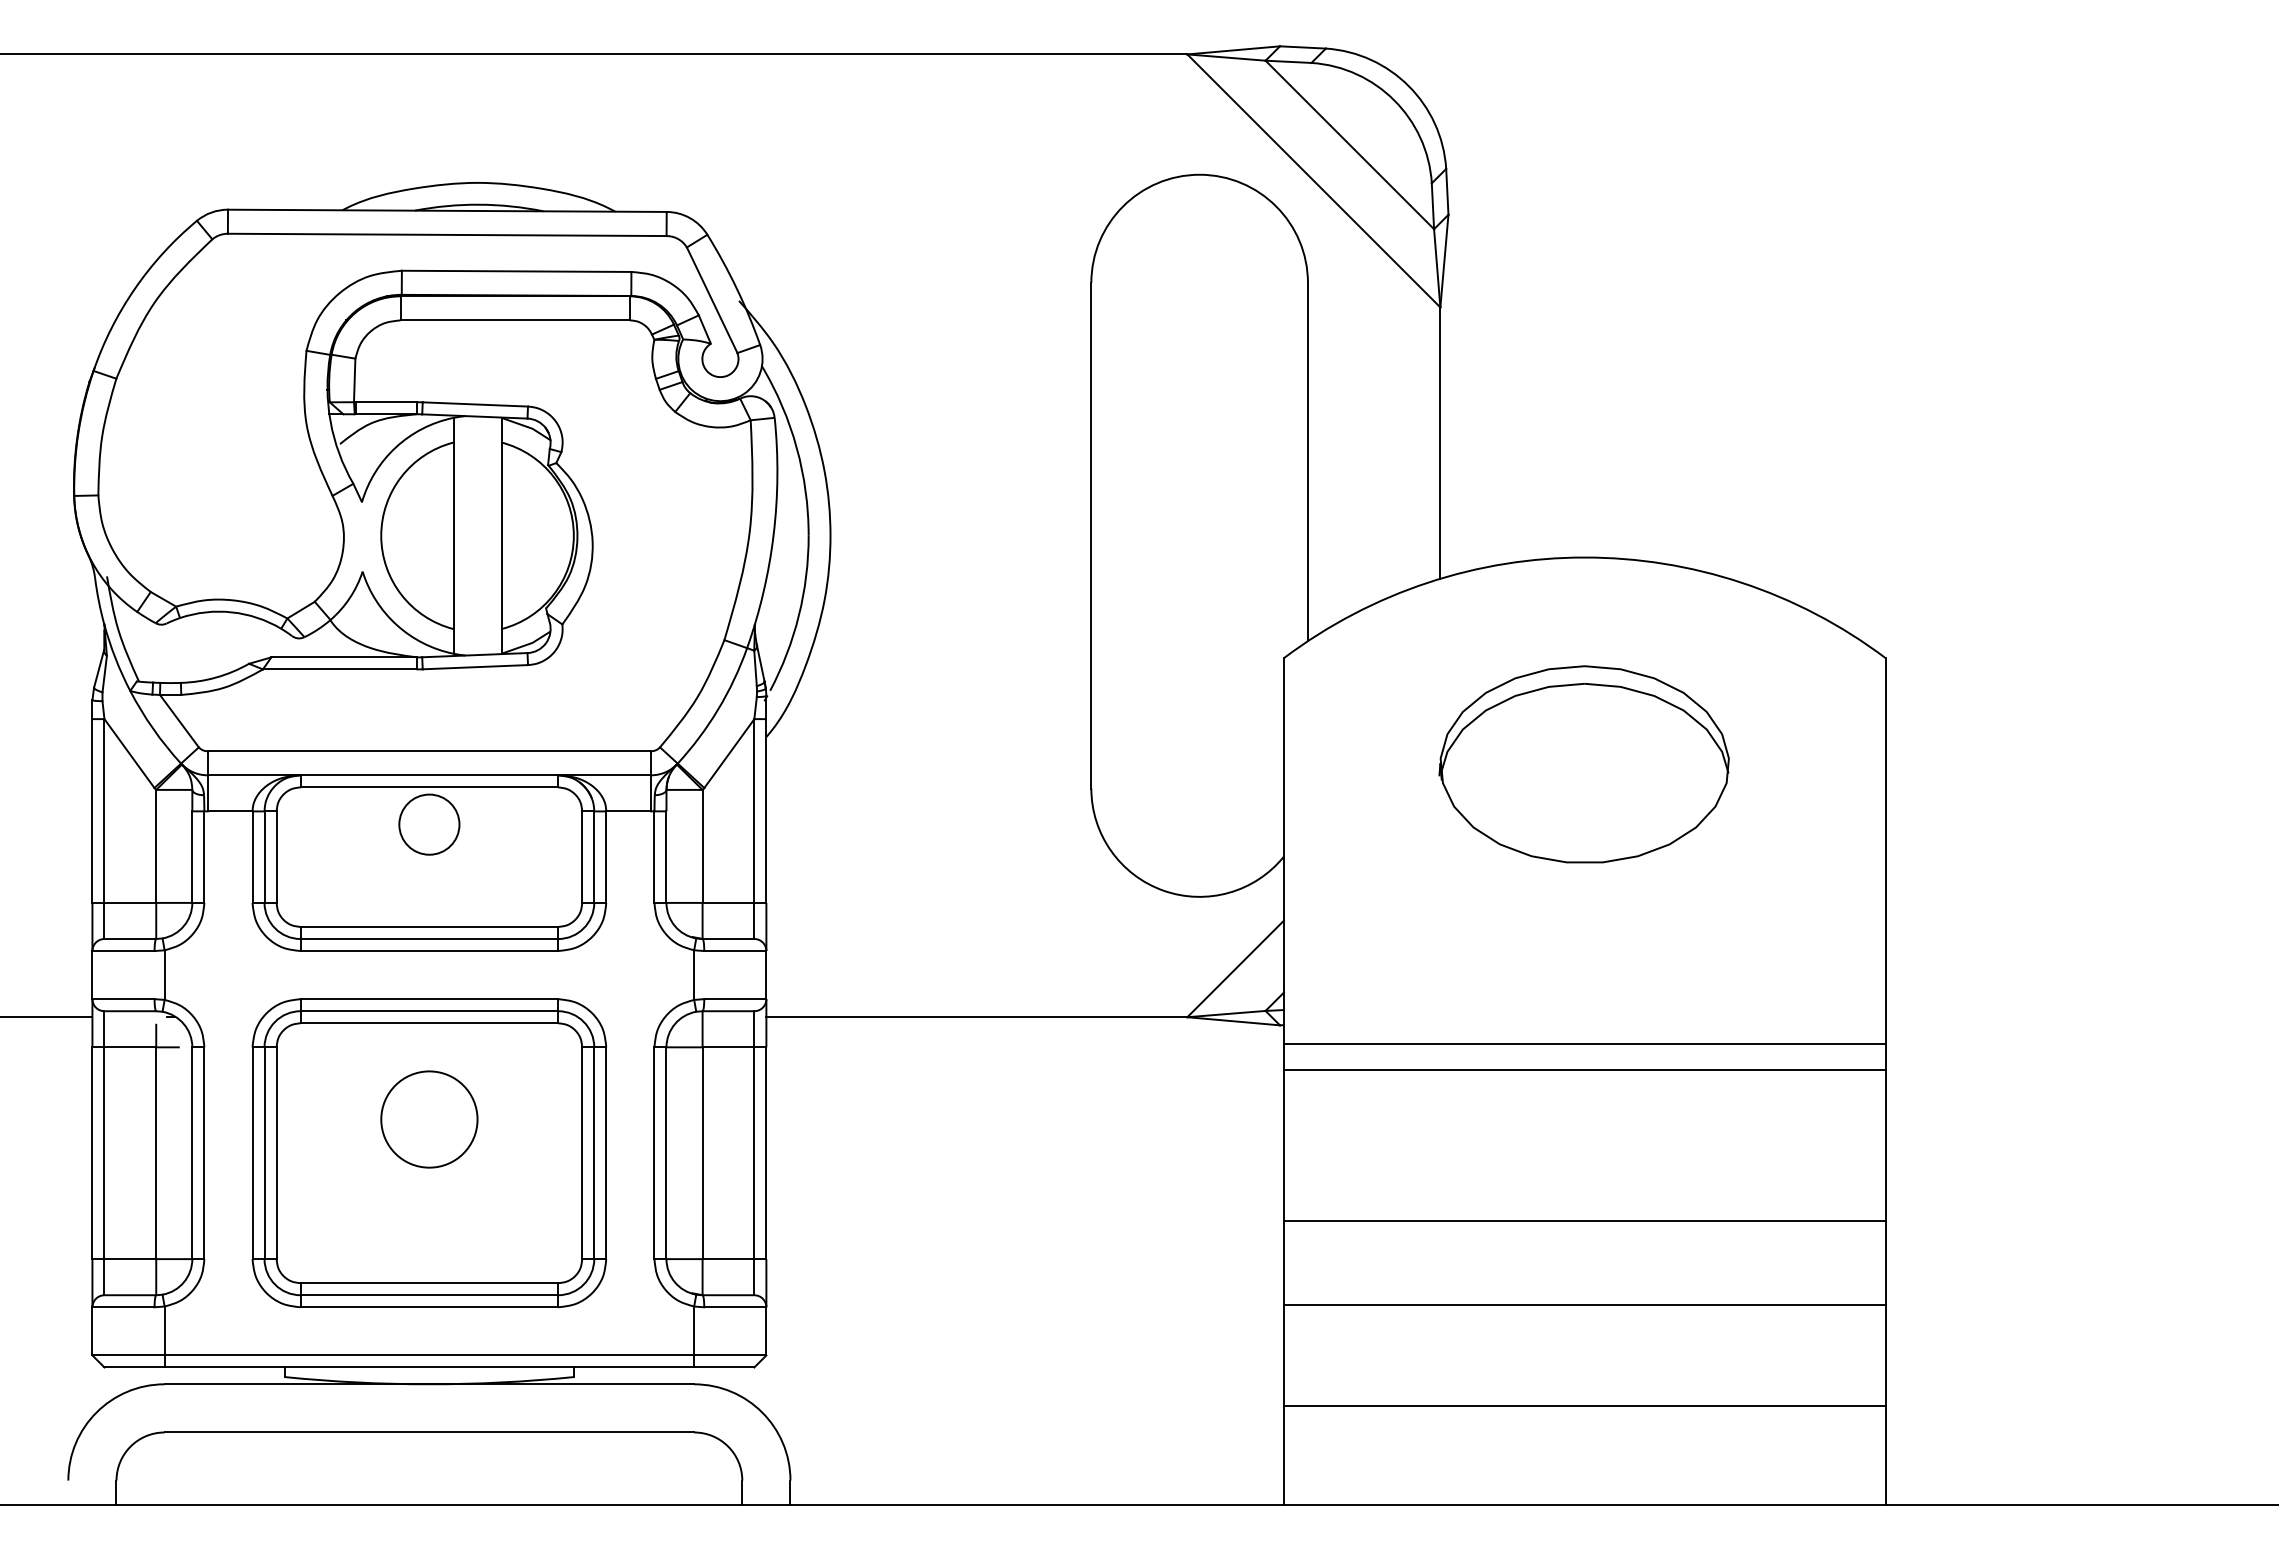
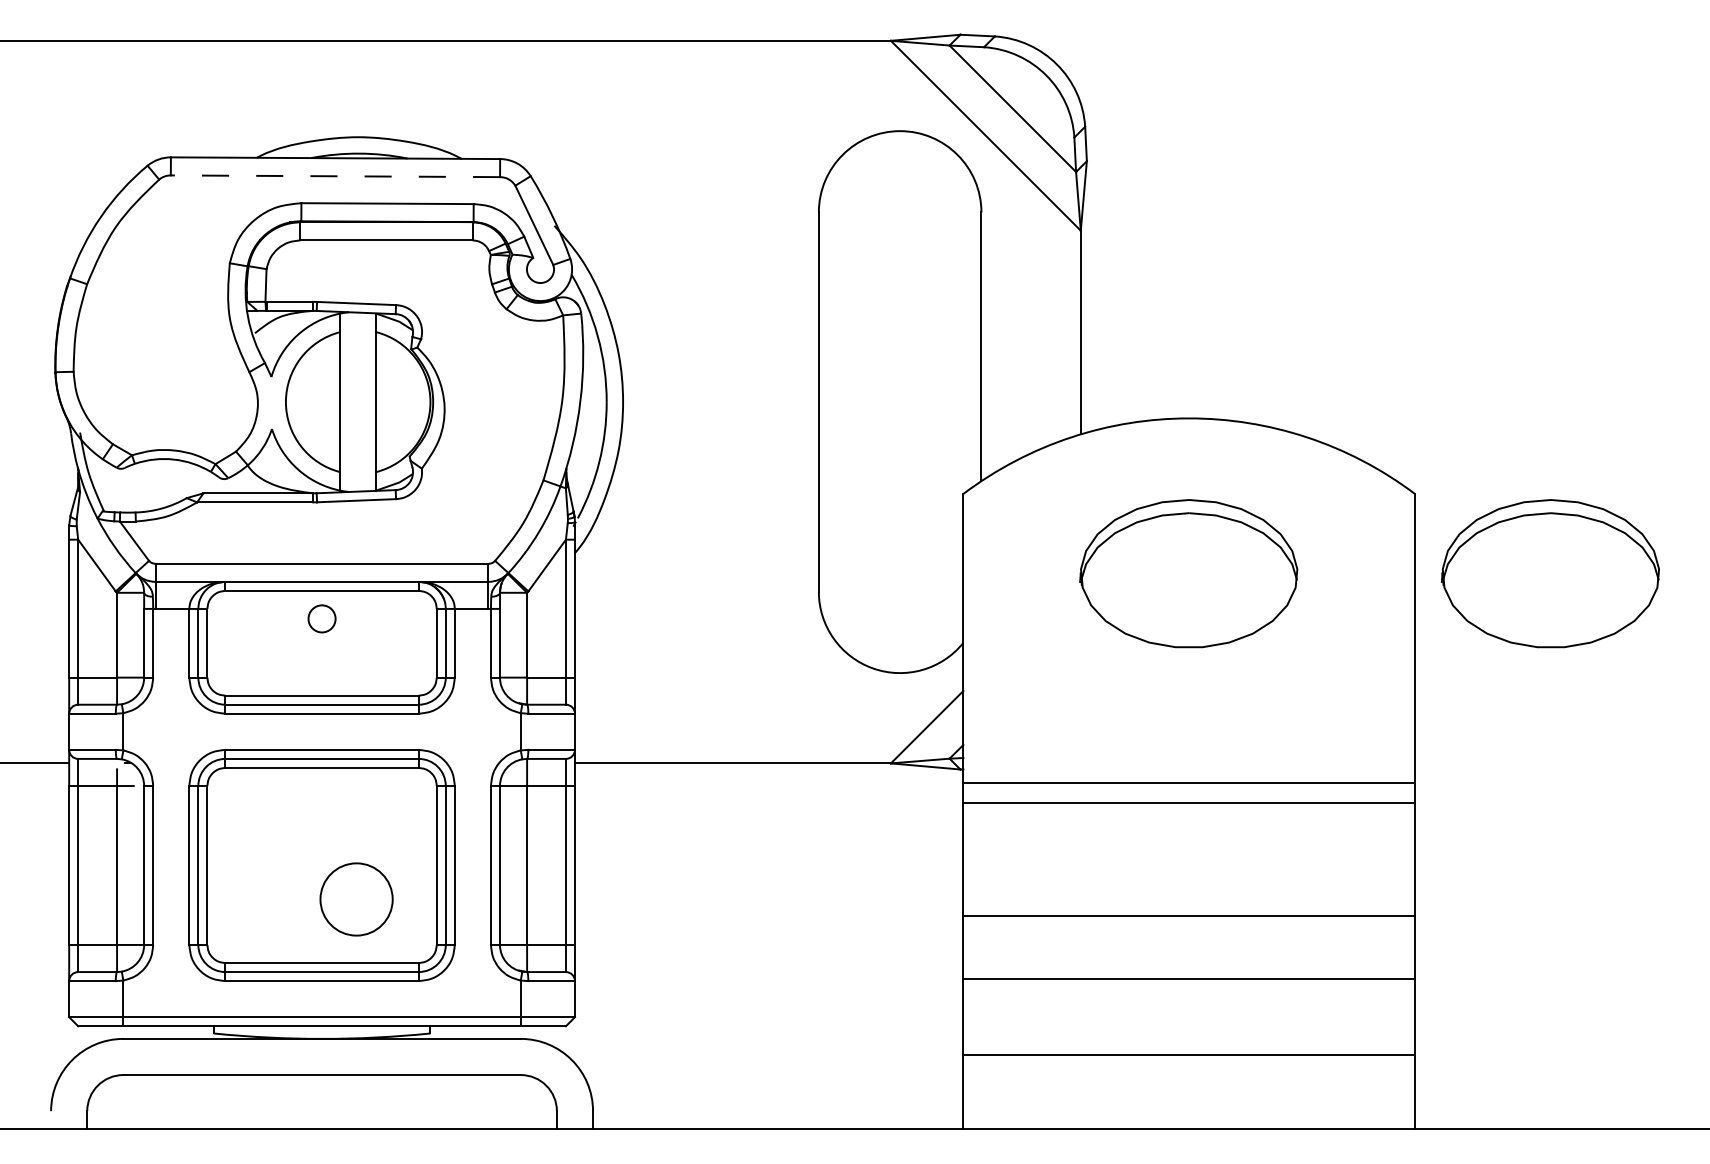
line: (446, 234) -> (334, 175), solid -> dashed
part: (2065, 764) -> (1549, 573), added
circle: (429, 824) -> (322, 618), size x0.6
circle: (429, 1119) -> (356, 899), moved

